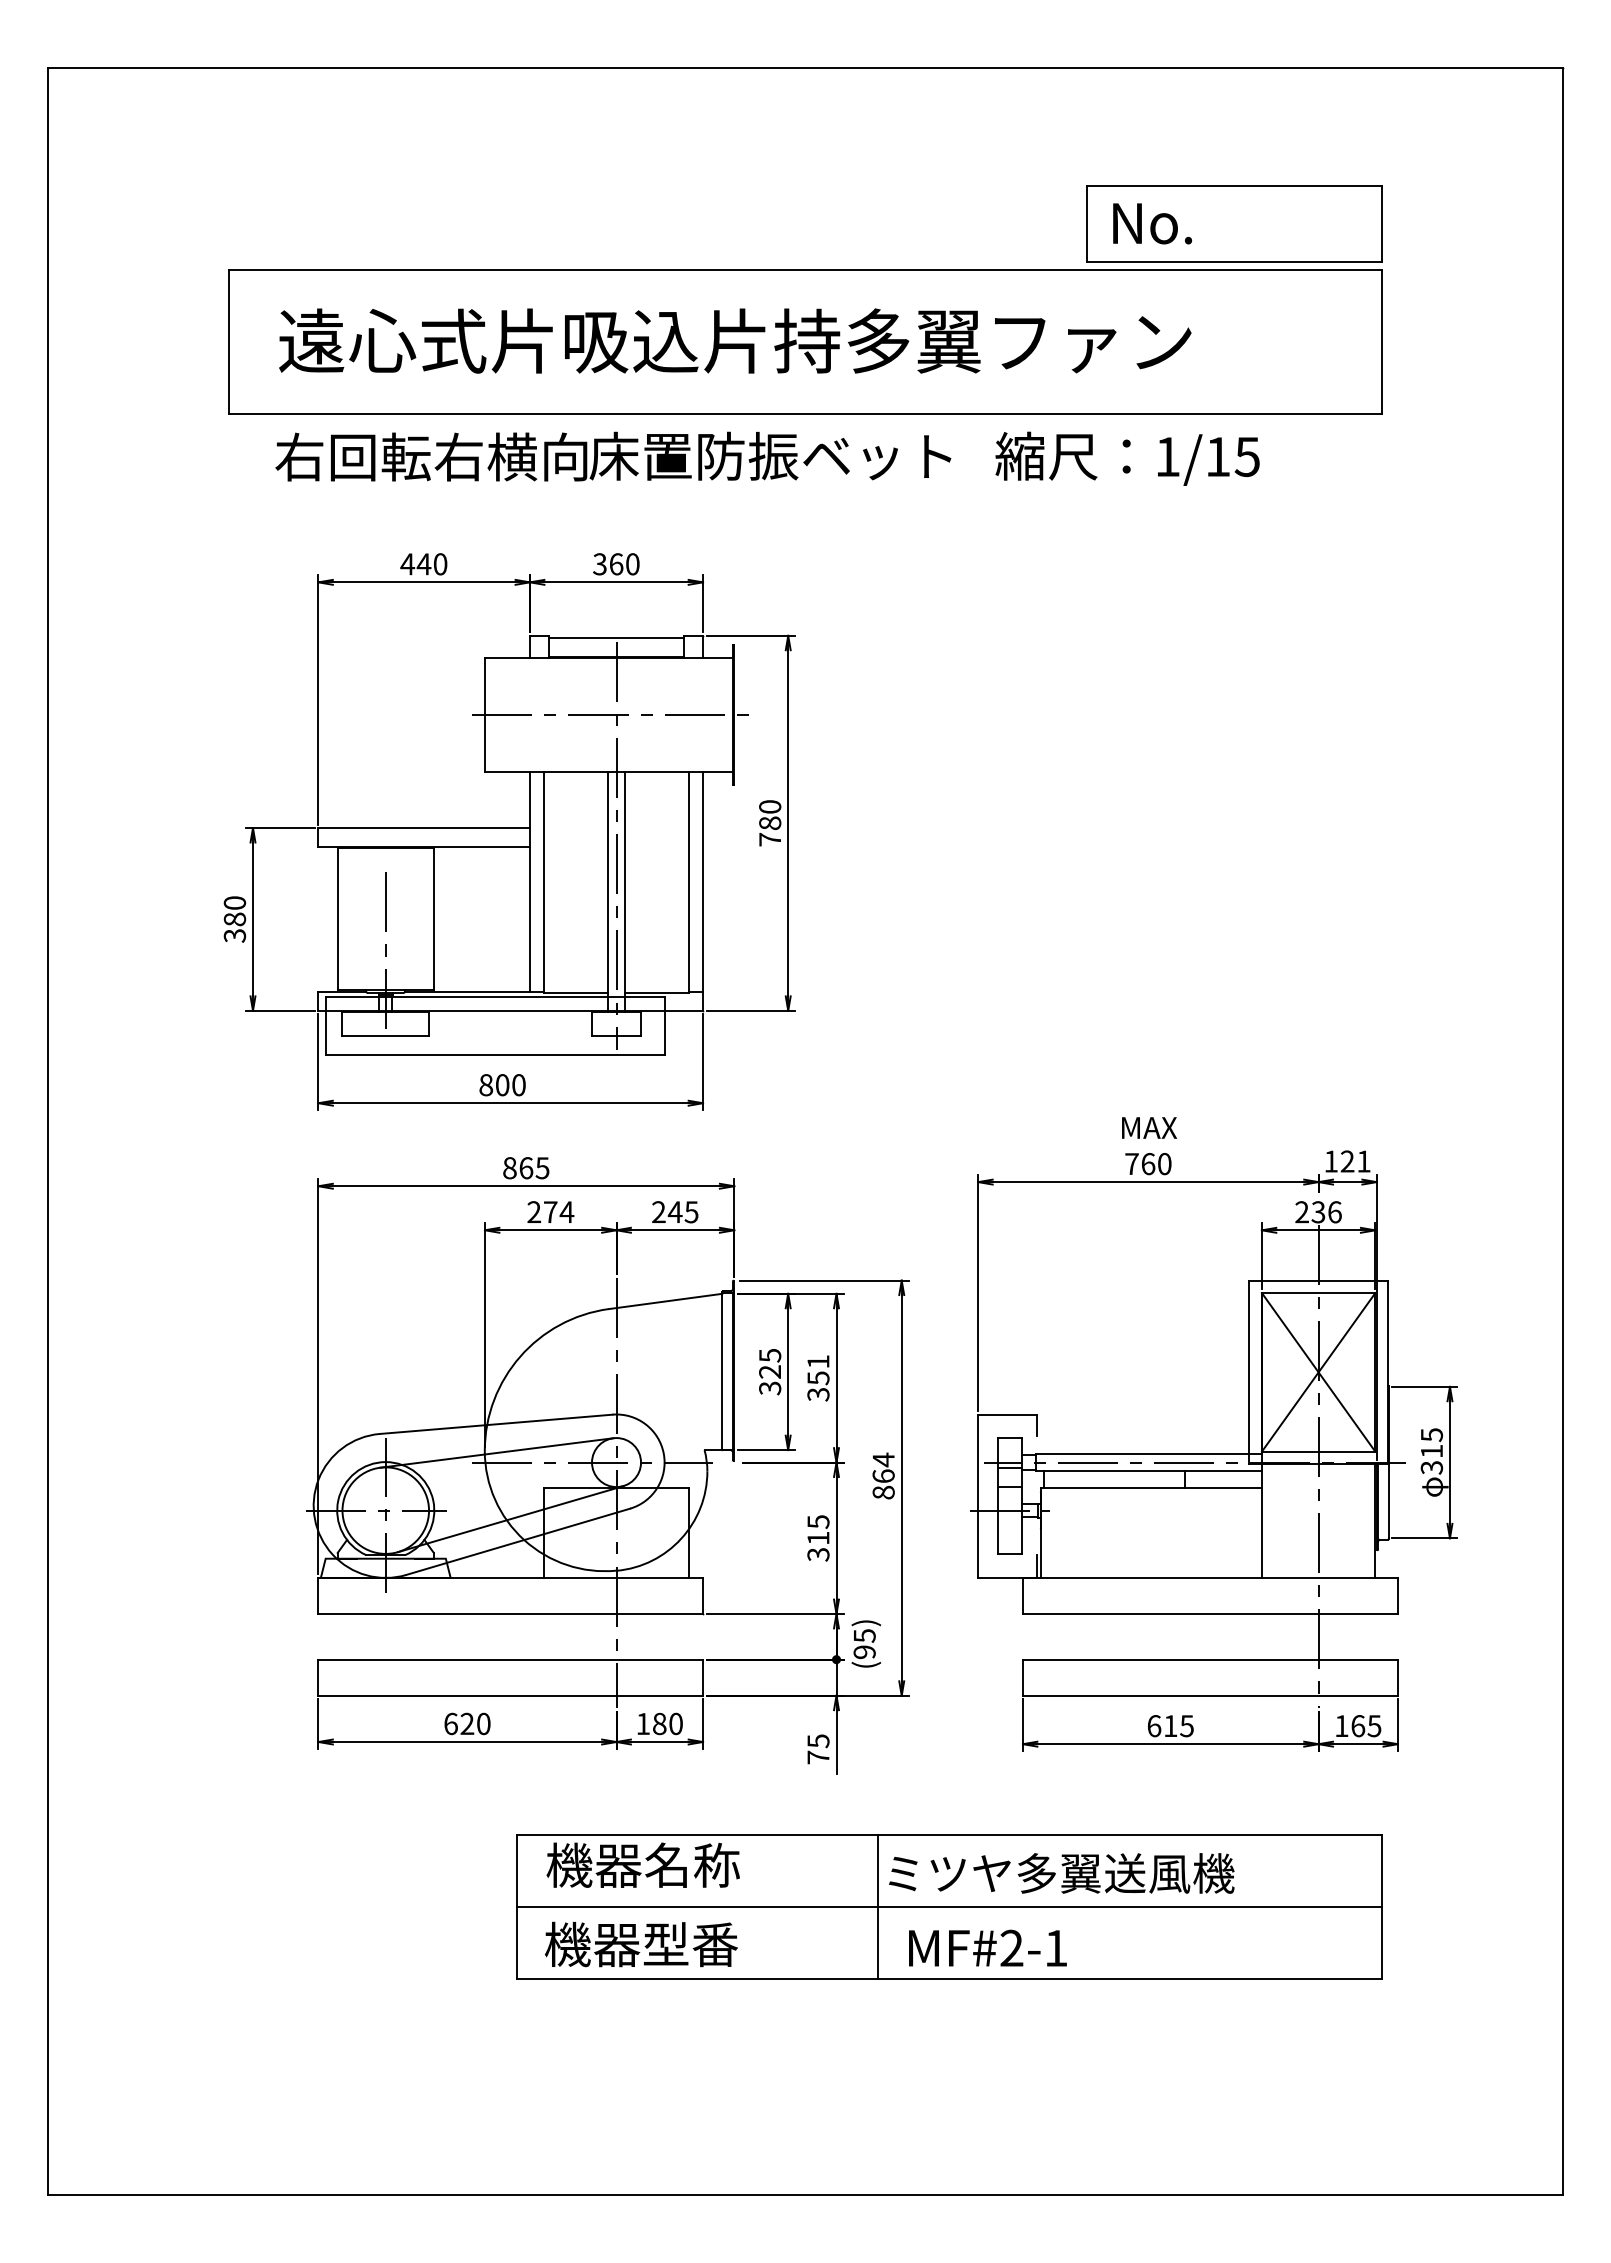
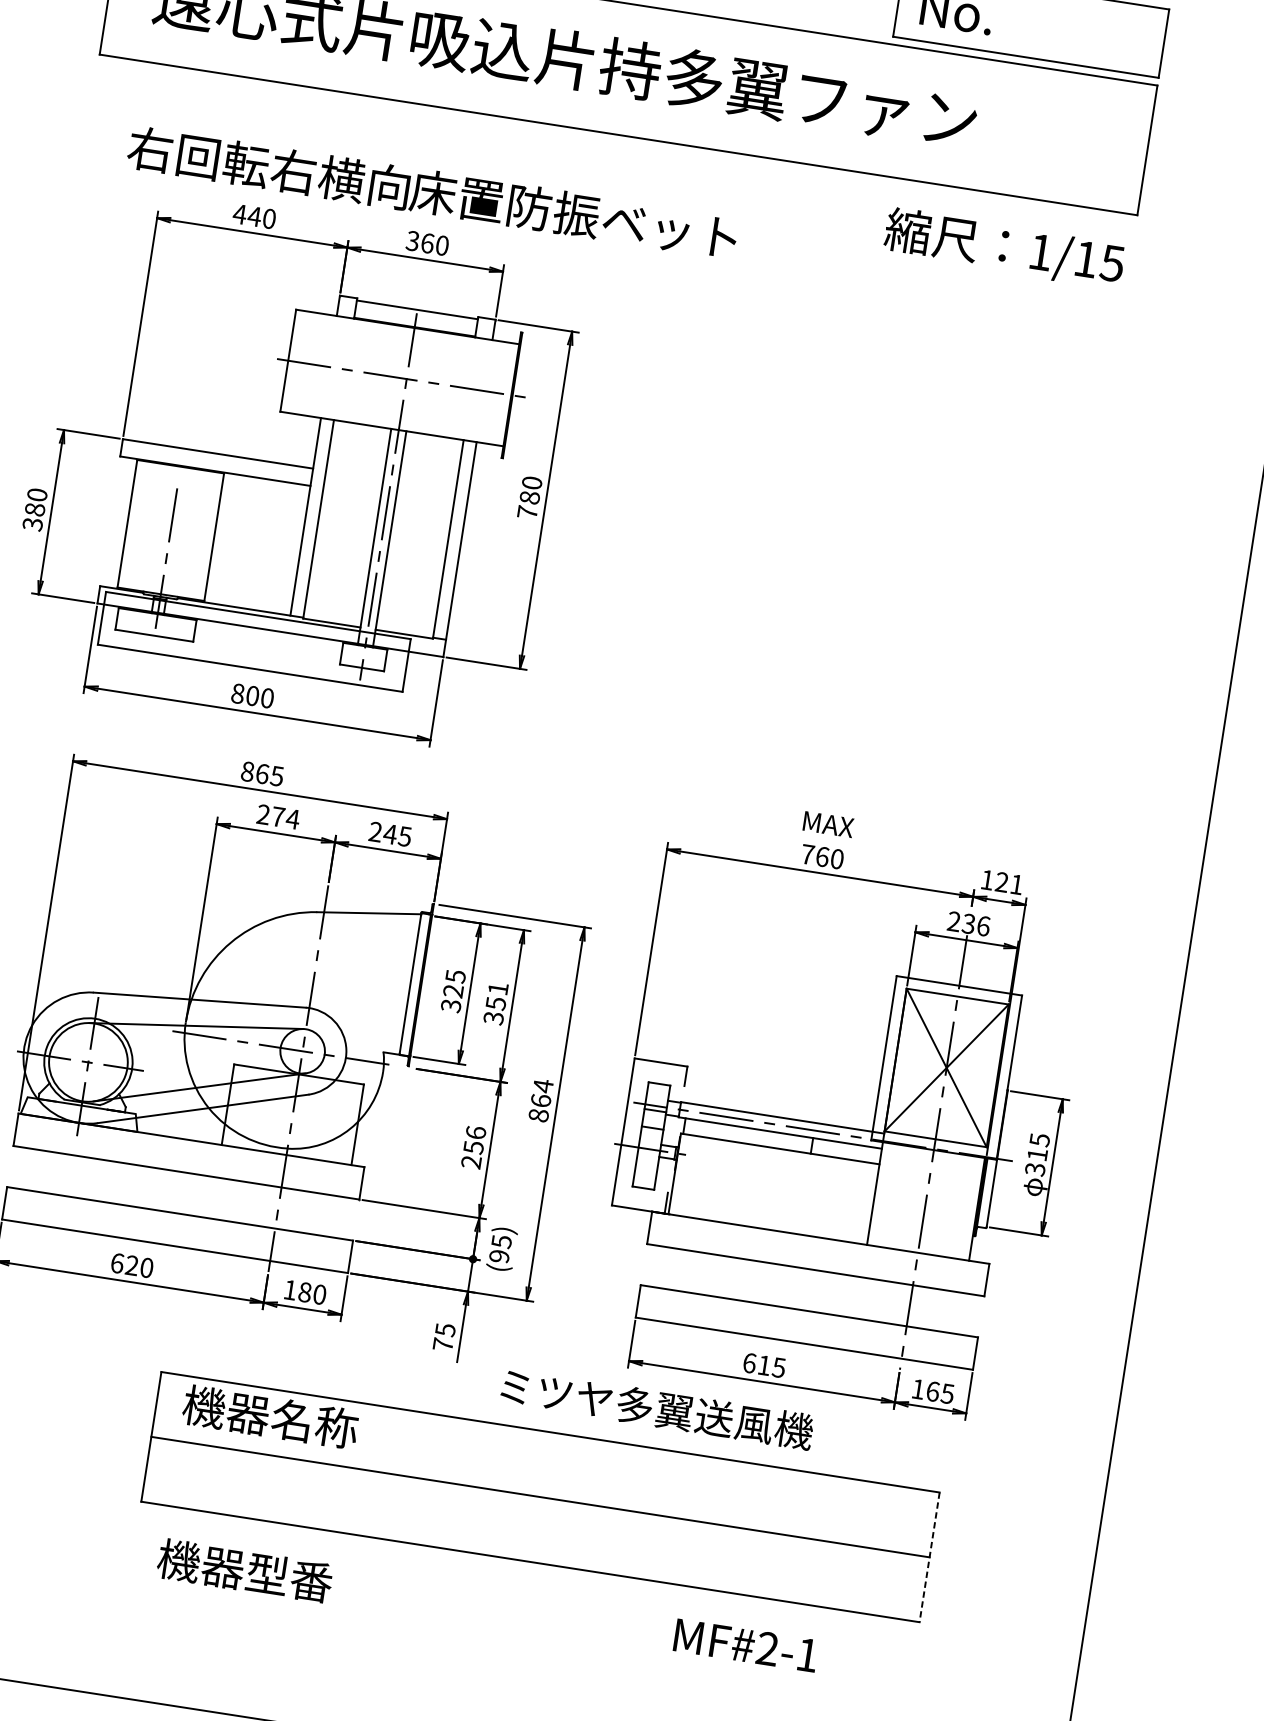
text: (613, 456) -> (432, 192), moved
text: (1127, 458) -> (1004, 248), moved
text: (818, 1538) -> (473, 1147), 315 -> 256
text: (1061, 1873) -> (657, 1409), moved
line: (877, 1906) -> (475, 1486), removed
line: (1382, 1907) -> (929, 1558), solid -> dashed
text: (641, 1944) -> (245, 1570), moved
text: (987, 1947) -> (745, 1644), moved

